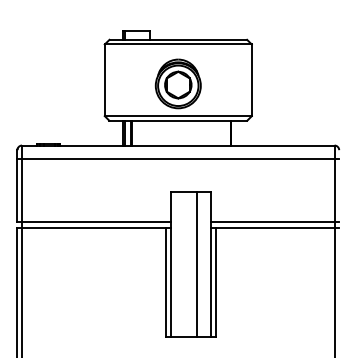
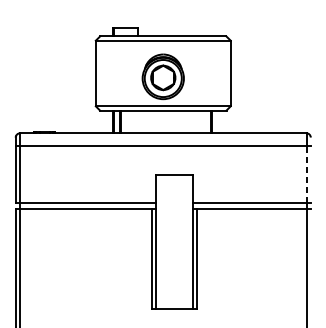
line: (334, 190) -> (306, 174), solid -> dashed
line: (196, 263) -> (179, 241), removed

